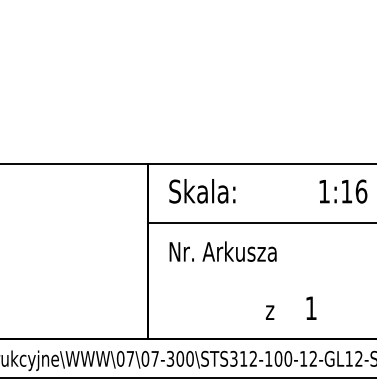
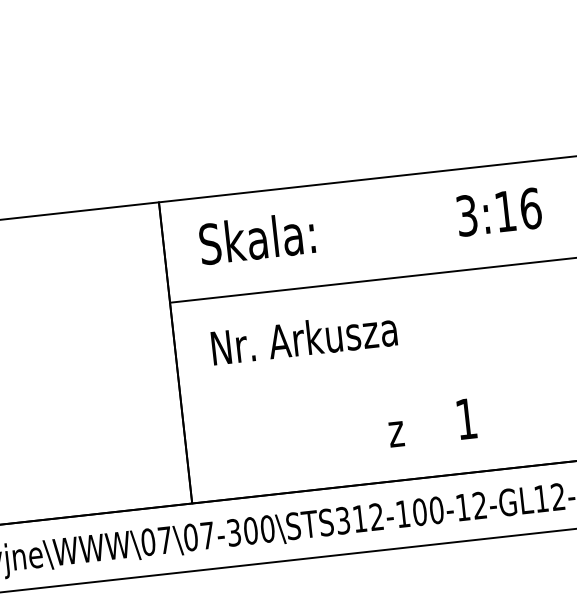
text: (323, 191) -> (465, 215), 1:16 -> 3:16

